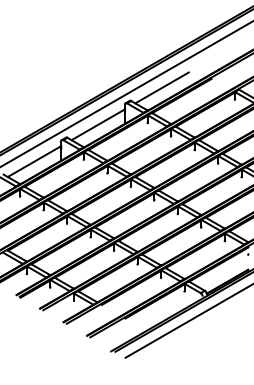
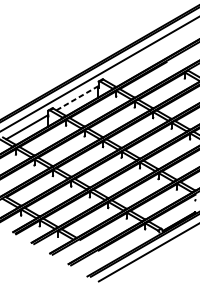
line: (161, 87) -> (127, 68), removed
line: (98, 124) -> (77, 98), solid -> dashed

